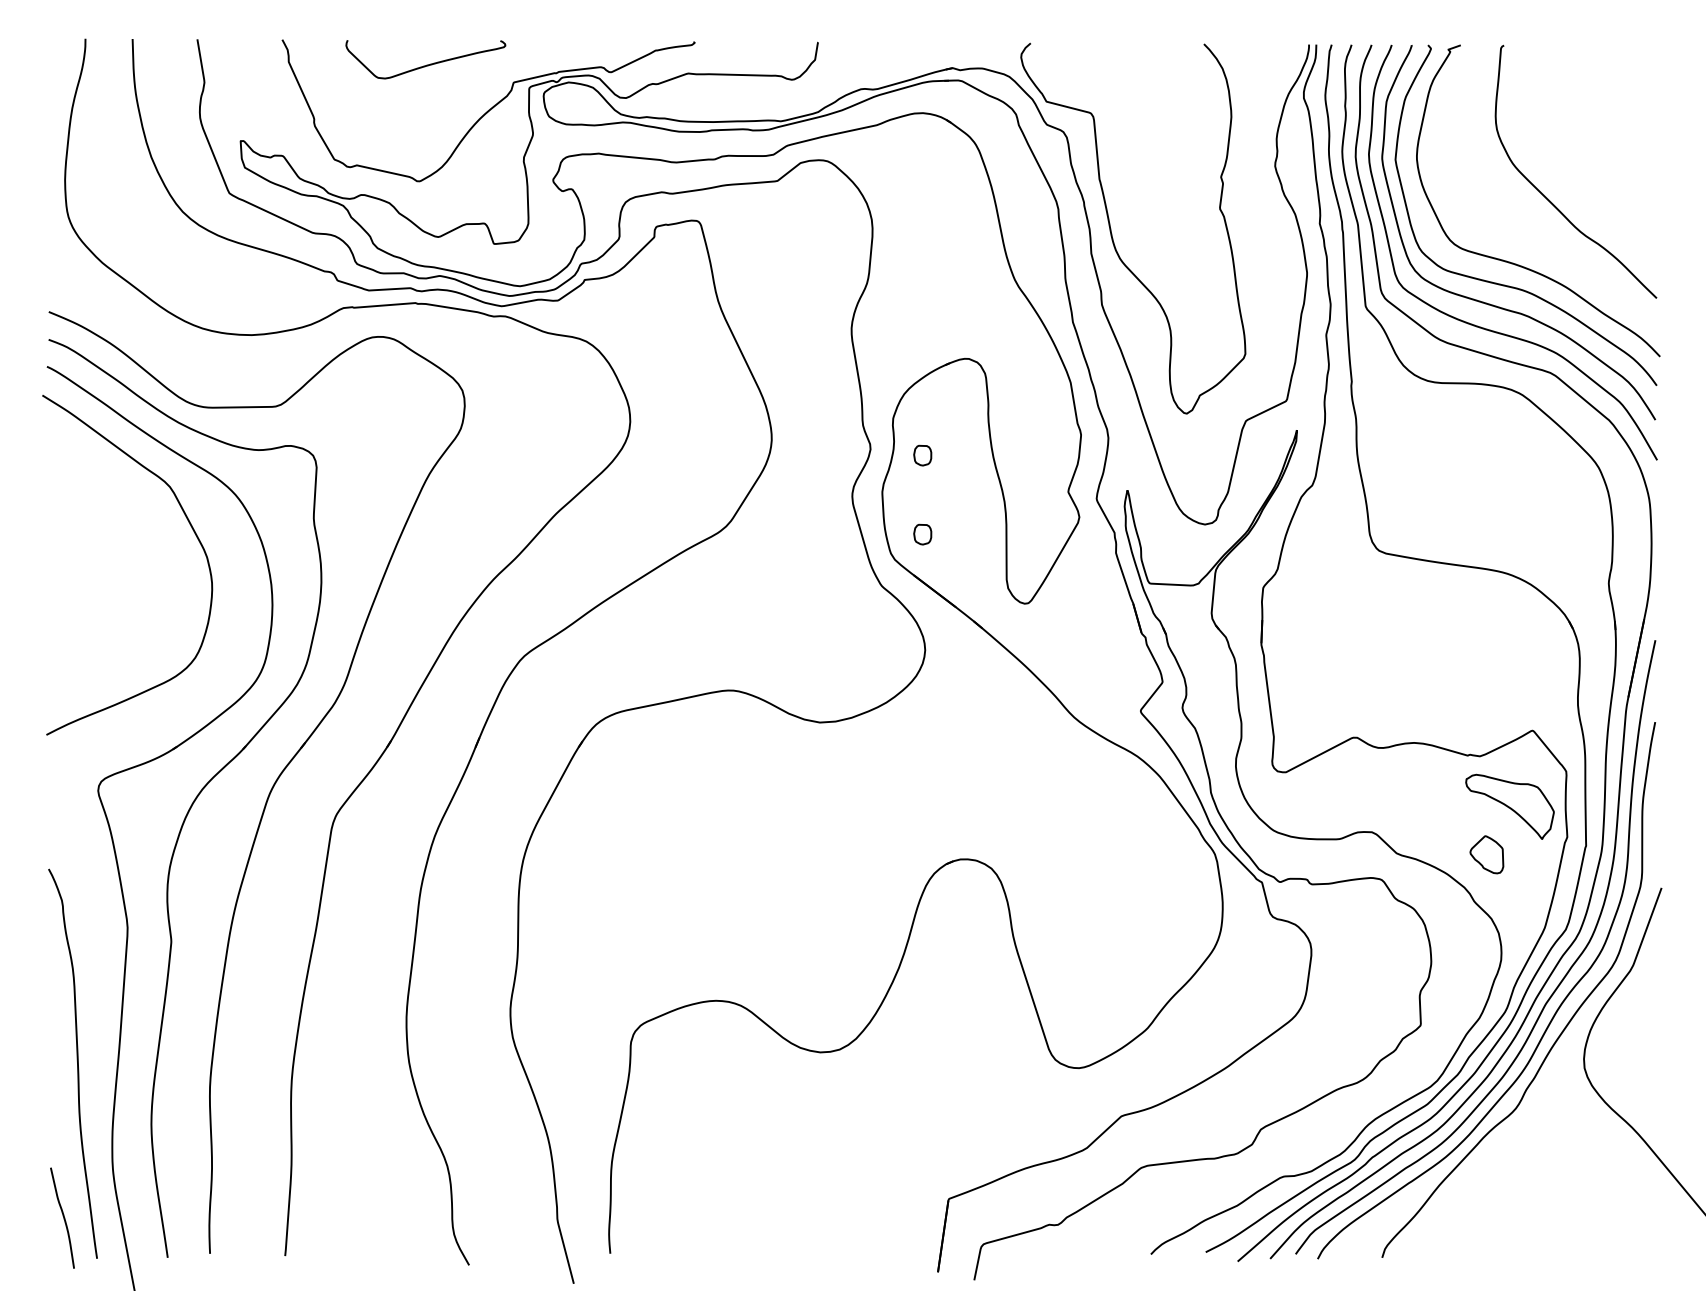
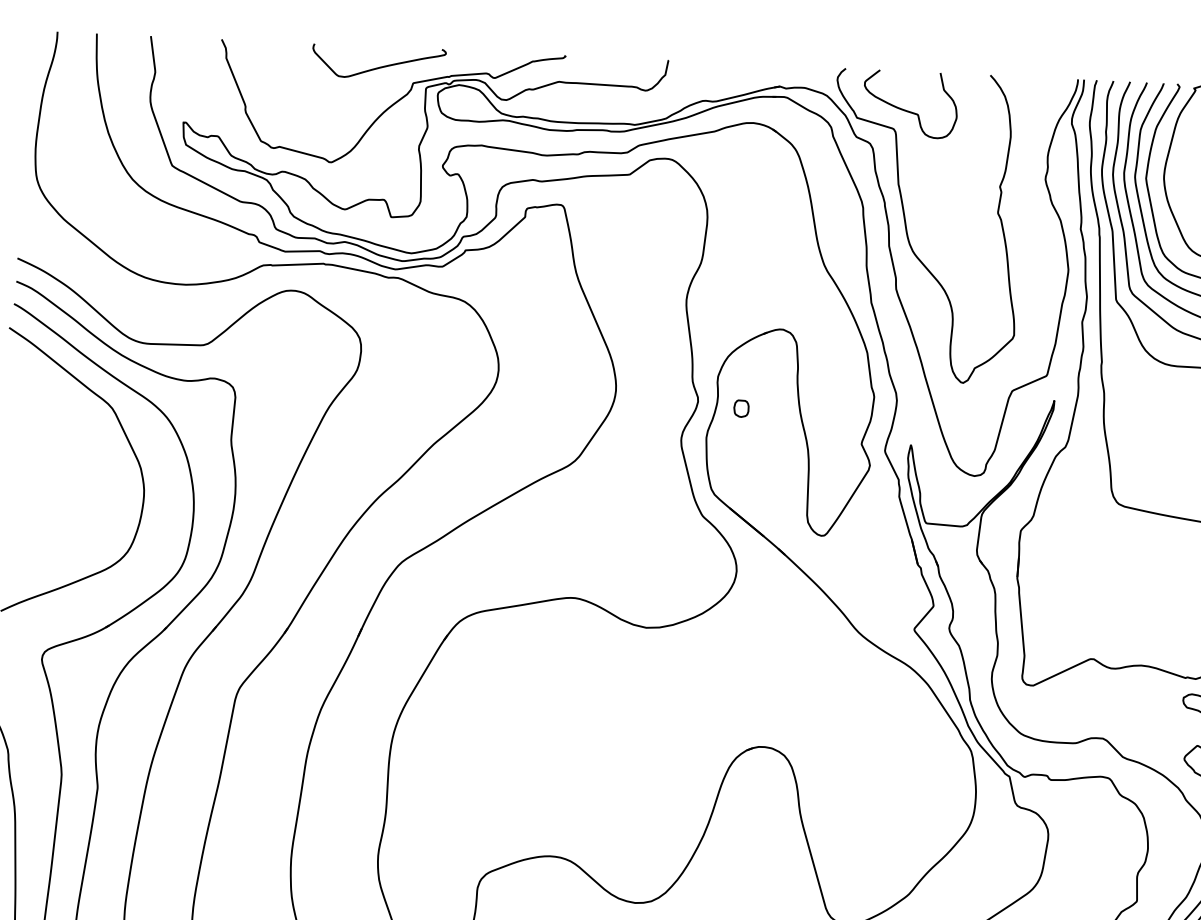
curve: (426, 64) -> (379, 66), moved
curve: (1107, 90) -> (908, 110), added
part: (922, 534) -> (738, 474), removed

